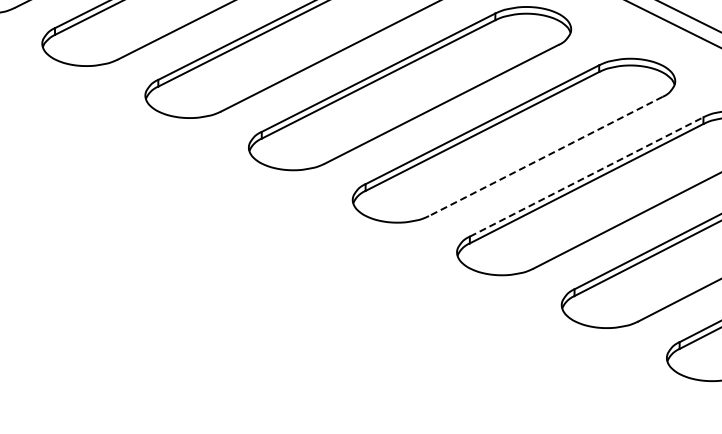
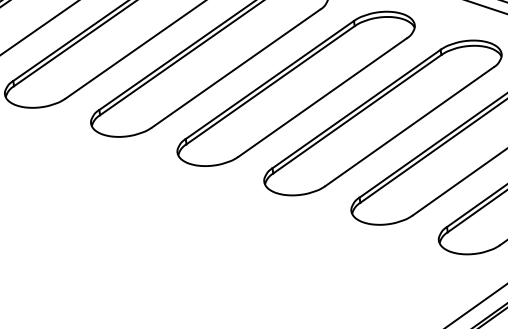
line: (545, 156) -> (322, 97), dashed -> solid
line: (587, 176) -> (357, 108), dashed -> solid

